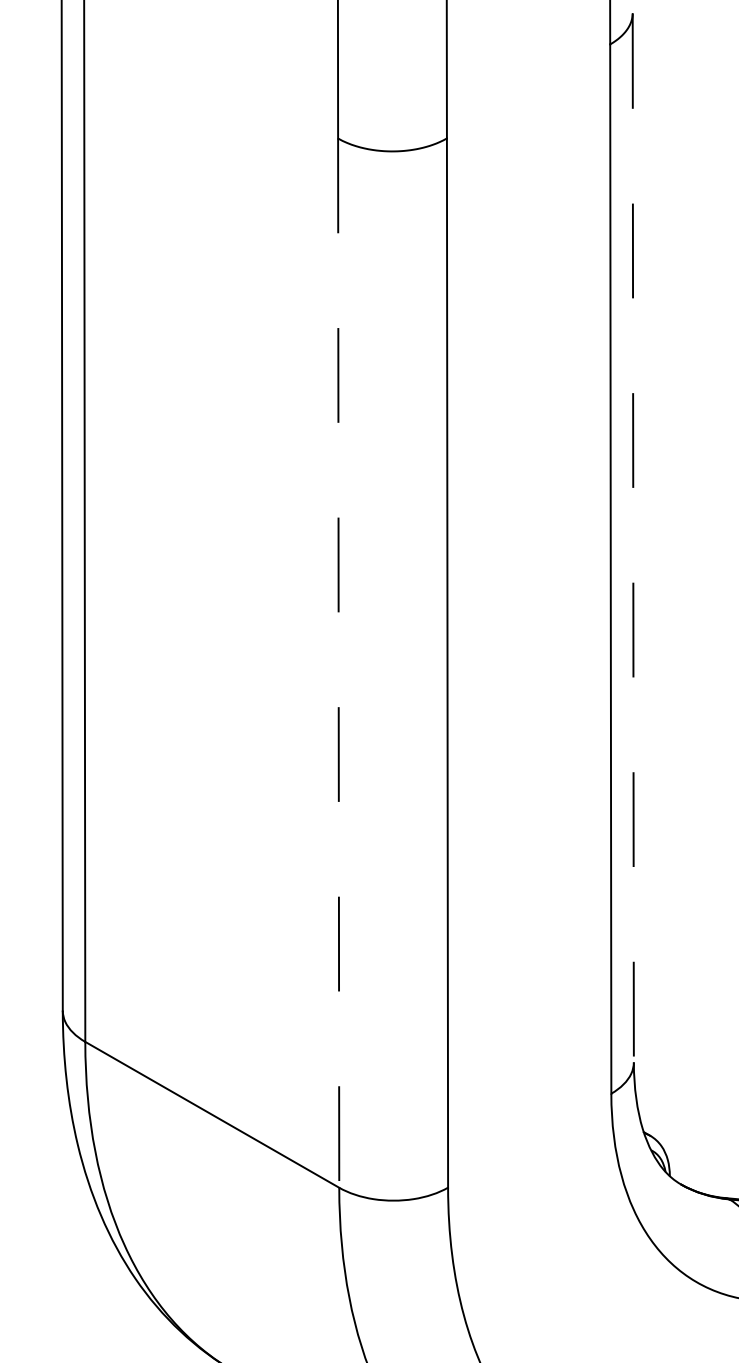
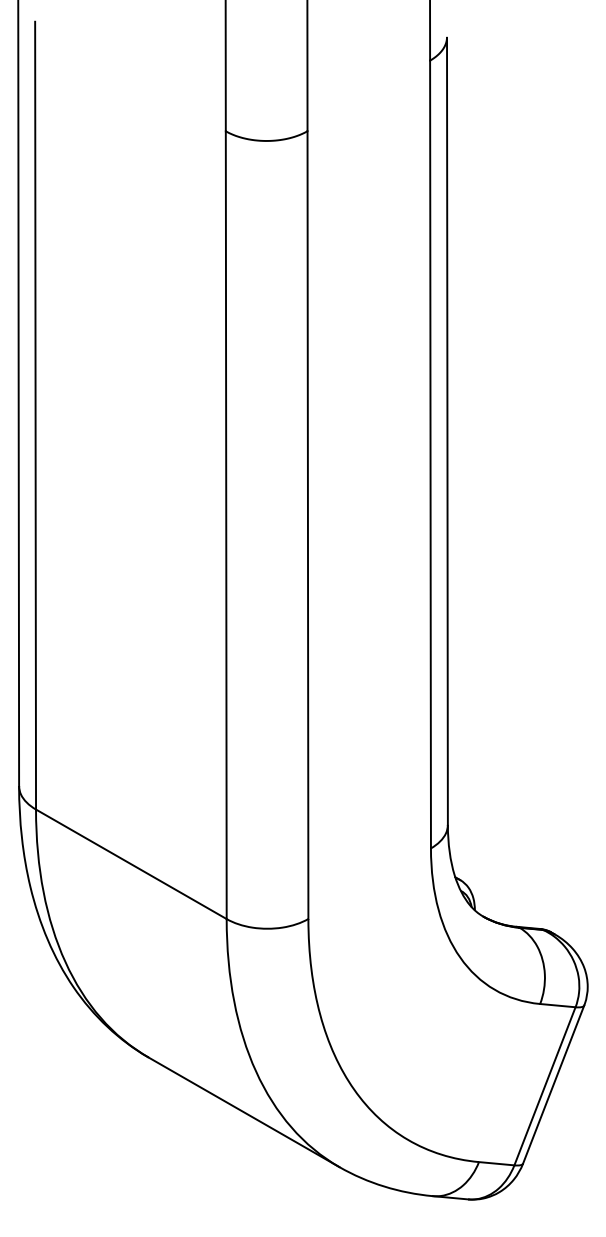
line: (633, 538) -> (447, 431), dashed -> solid
line: (339, 663) -> (226, 525), dashed -> solid

